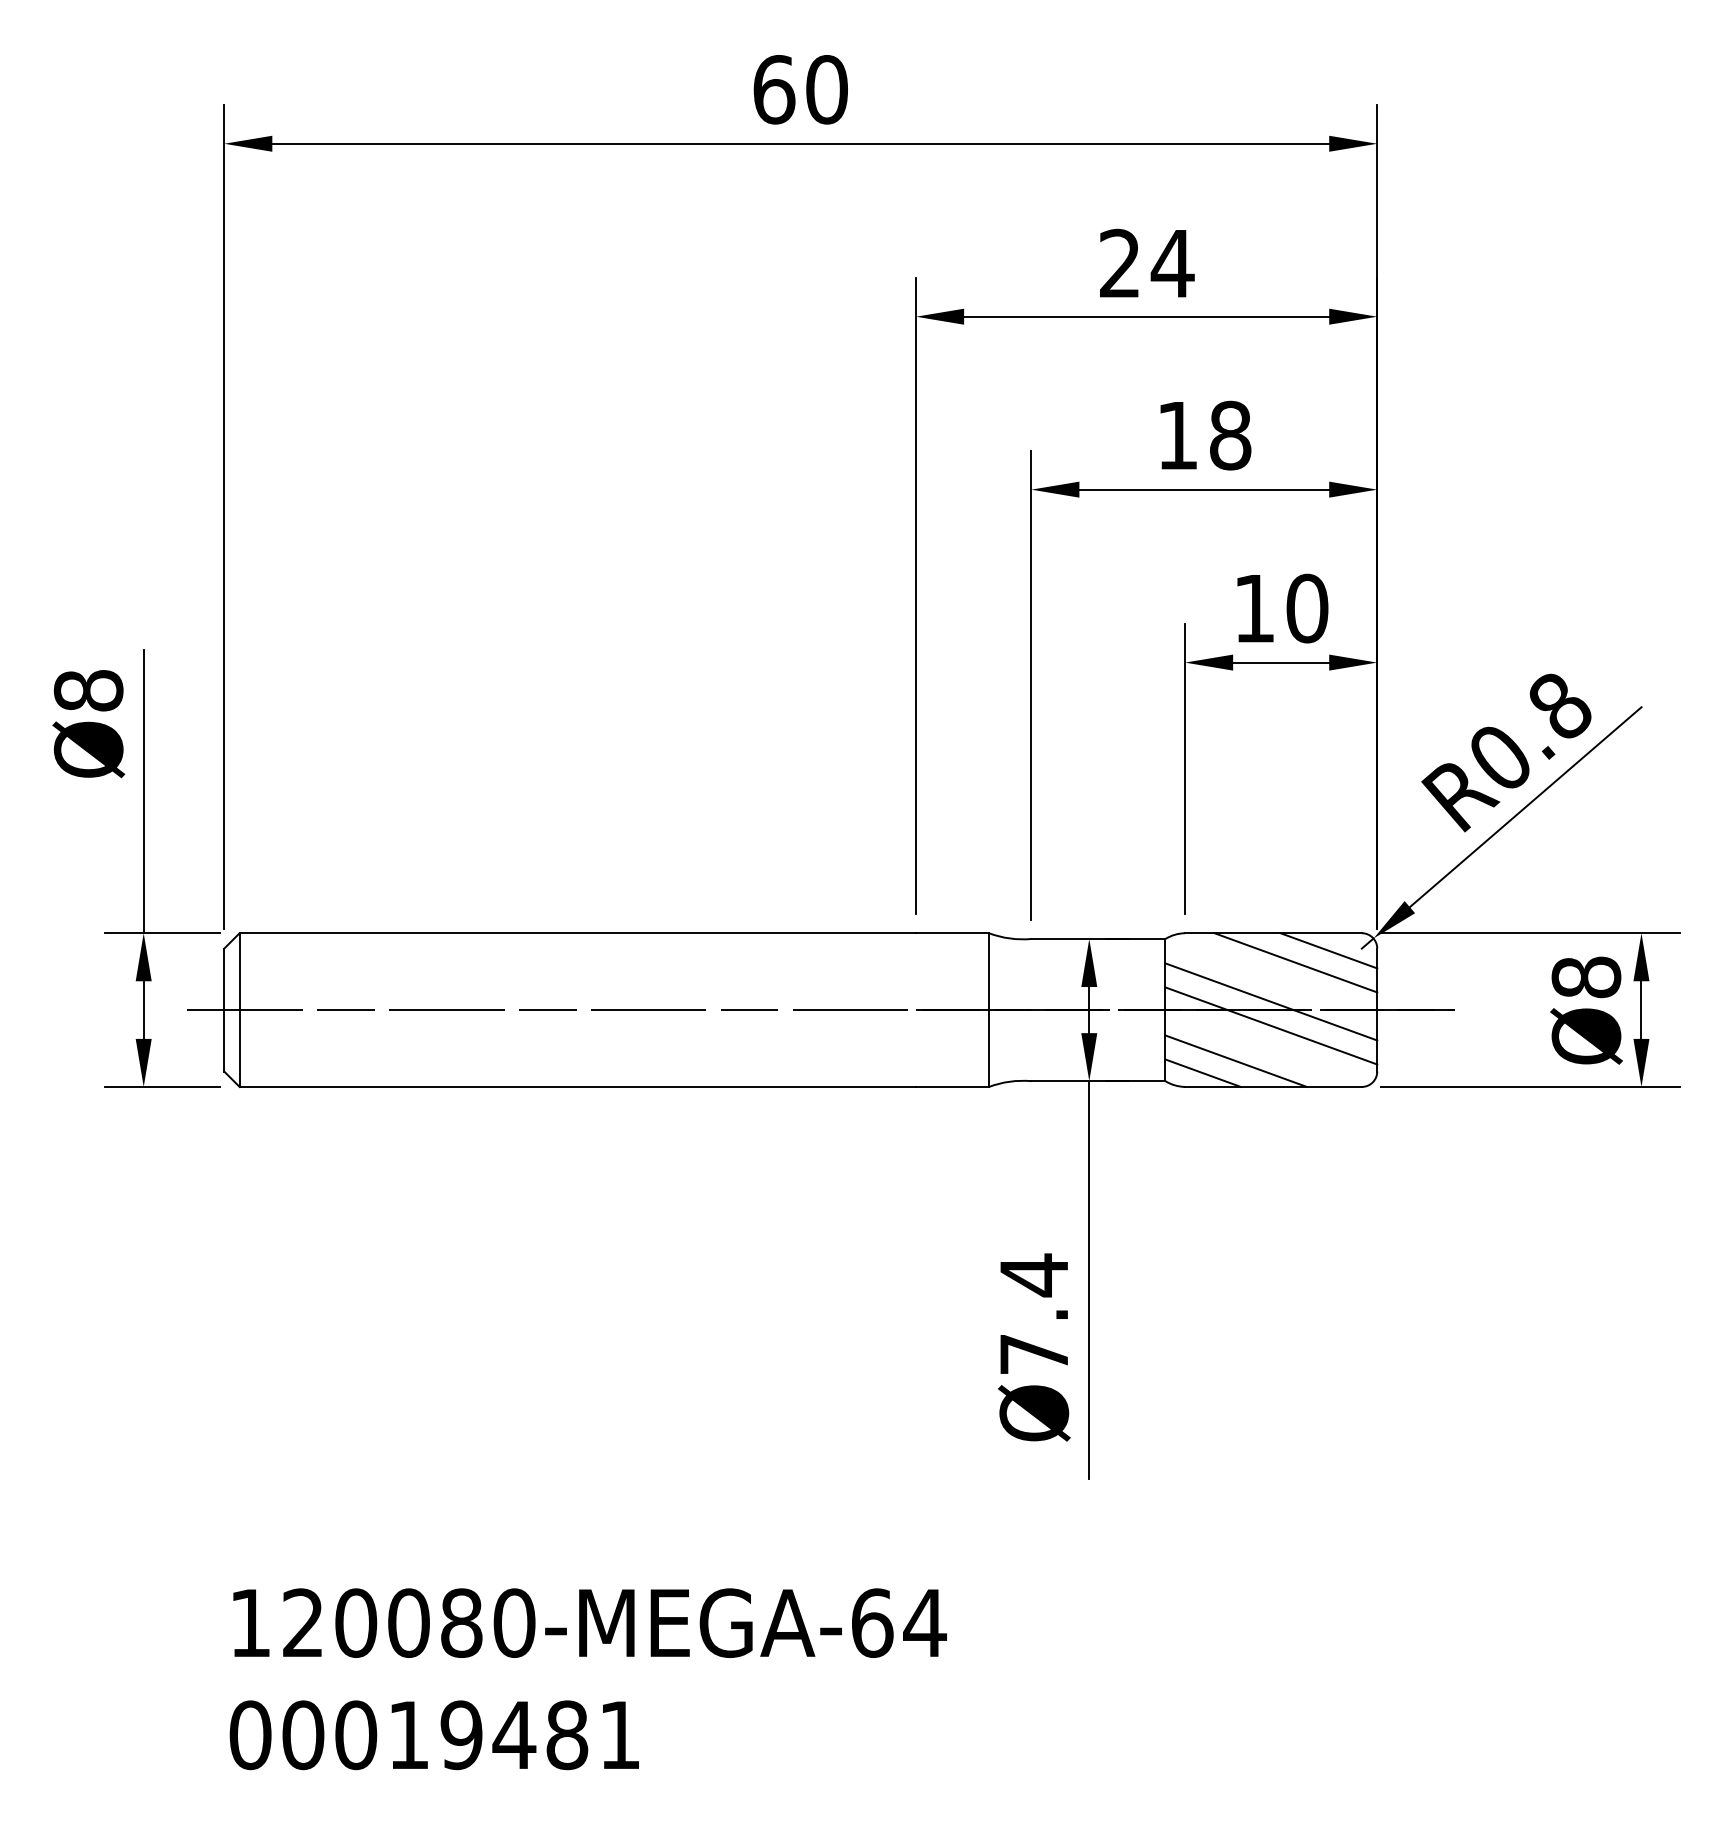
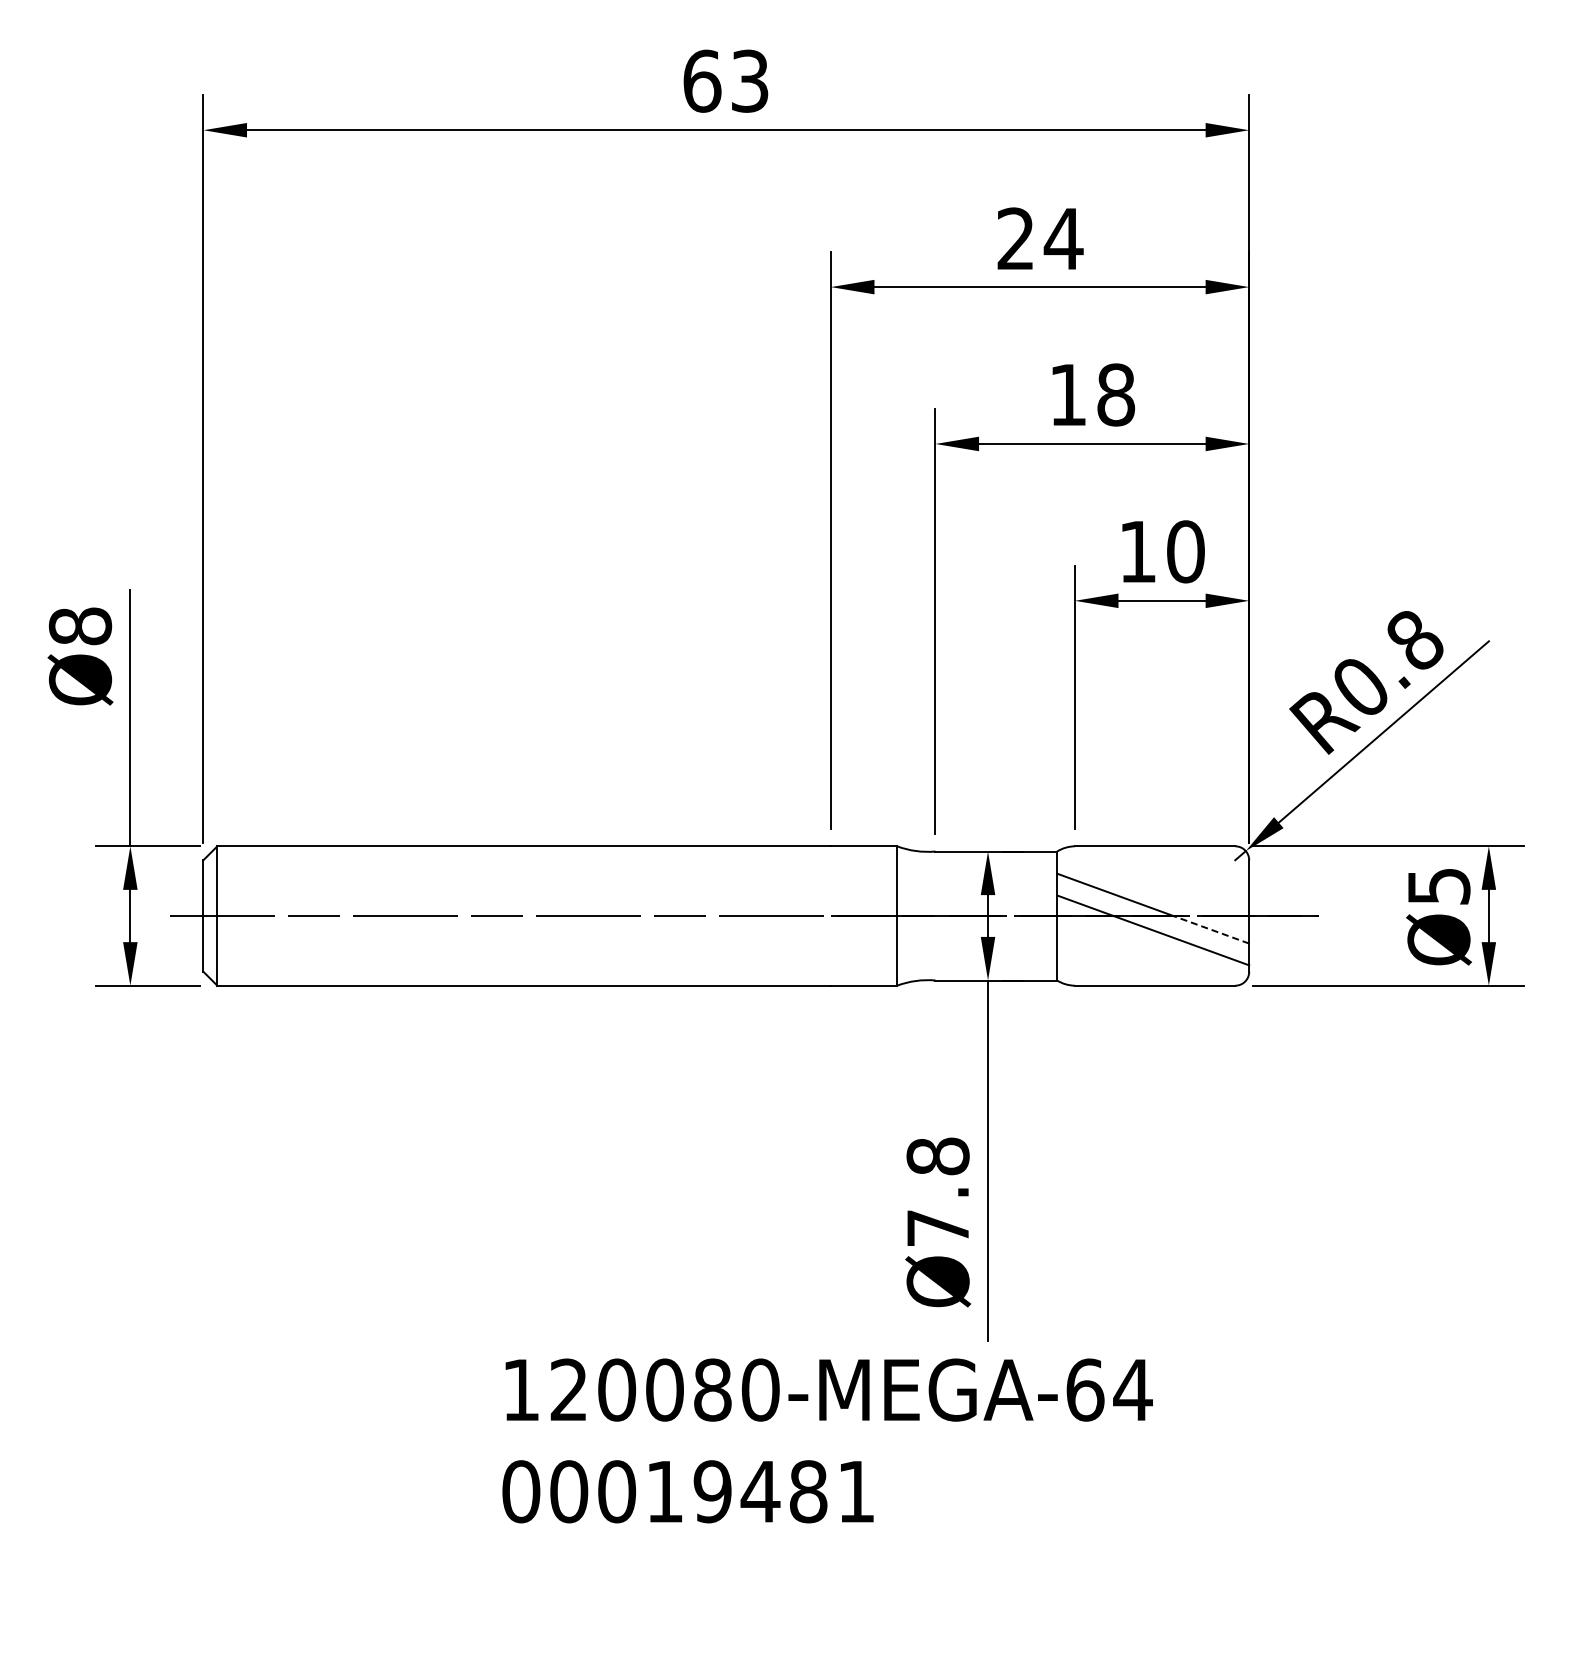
text: (827, 88) -> (750, 80), 60 -> 63
line: (1329, 951) -> (1205, 862), removed
line: (1295, 963) -> (1175, 873), removed
text: (1585, 977) -> (1438, 886), Ø8 -> Ø5
line: (1334, 1024) -> (1210, 929), solid -> dashed
line: (1236, 1061) -> (1121, 962), removed
line: (1203, 1072) -> (1091, 972), removed
text: (1033, 1275) -> (937, 1156), Ø7.4 -> Ø7.8
text: (588, 1678) -> (827, 1440), moved

